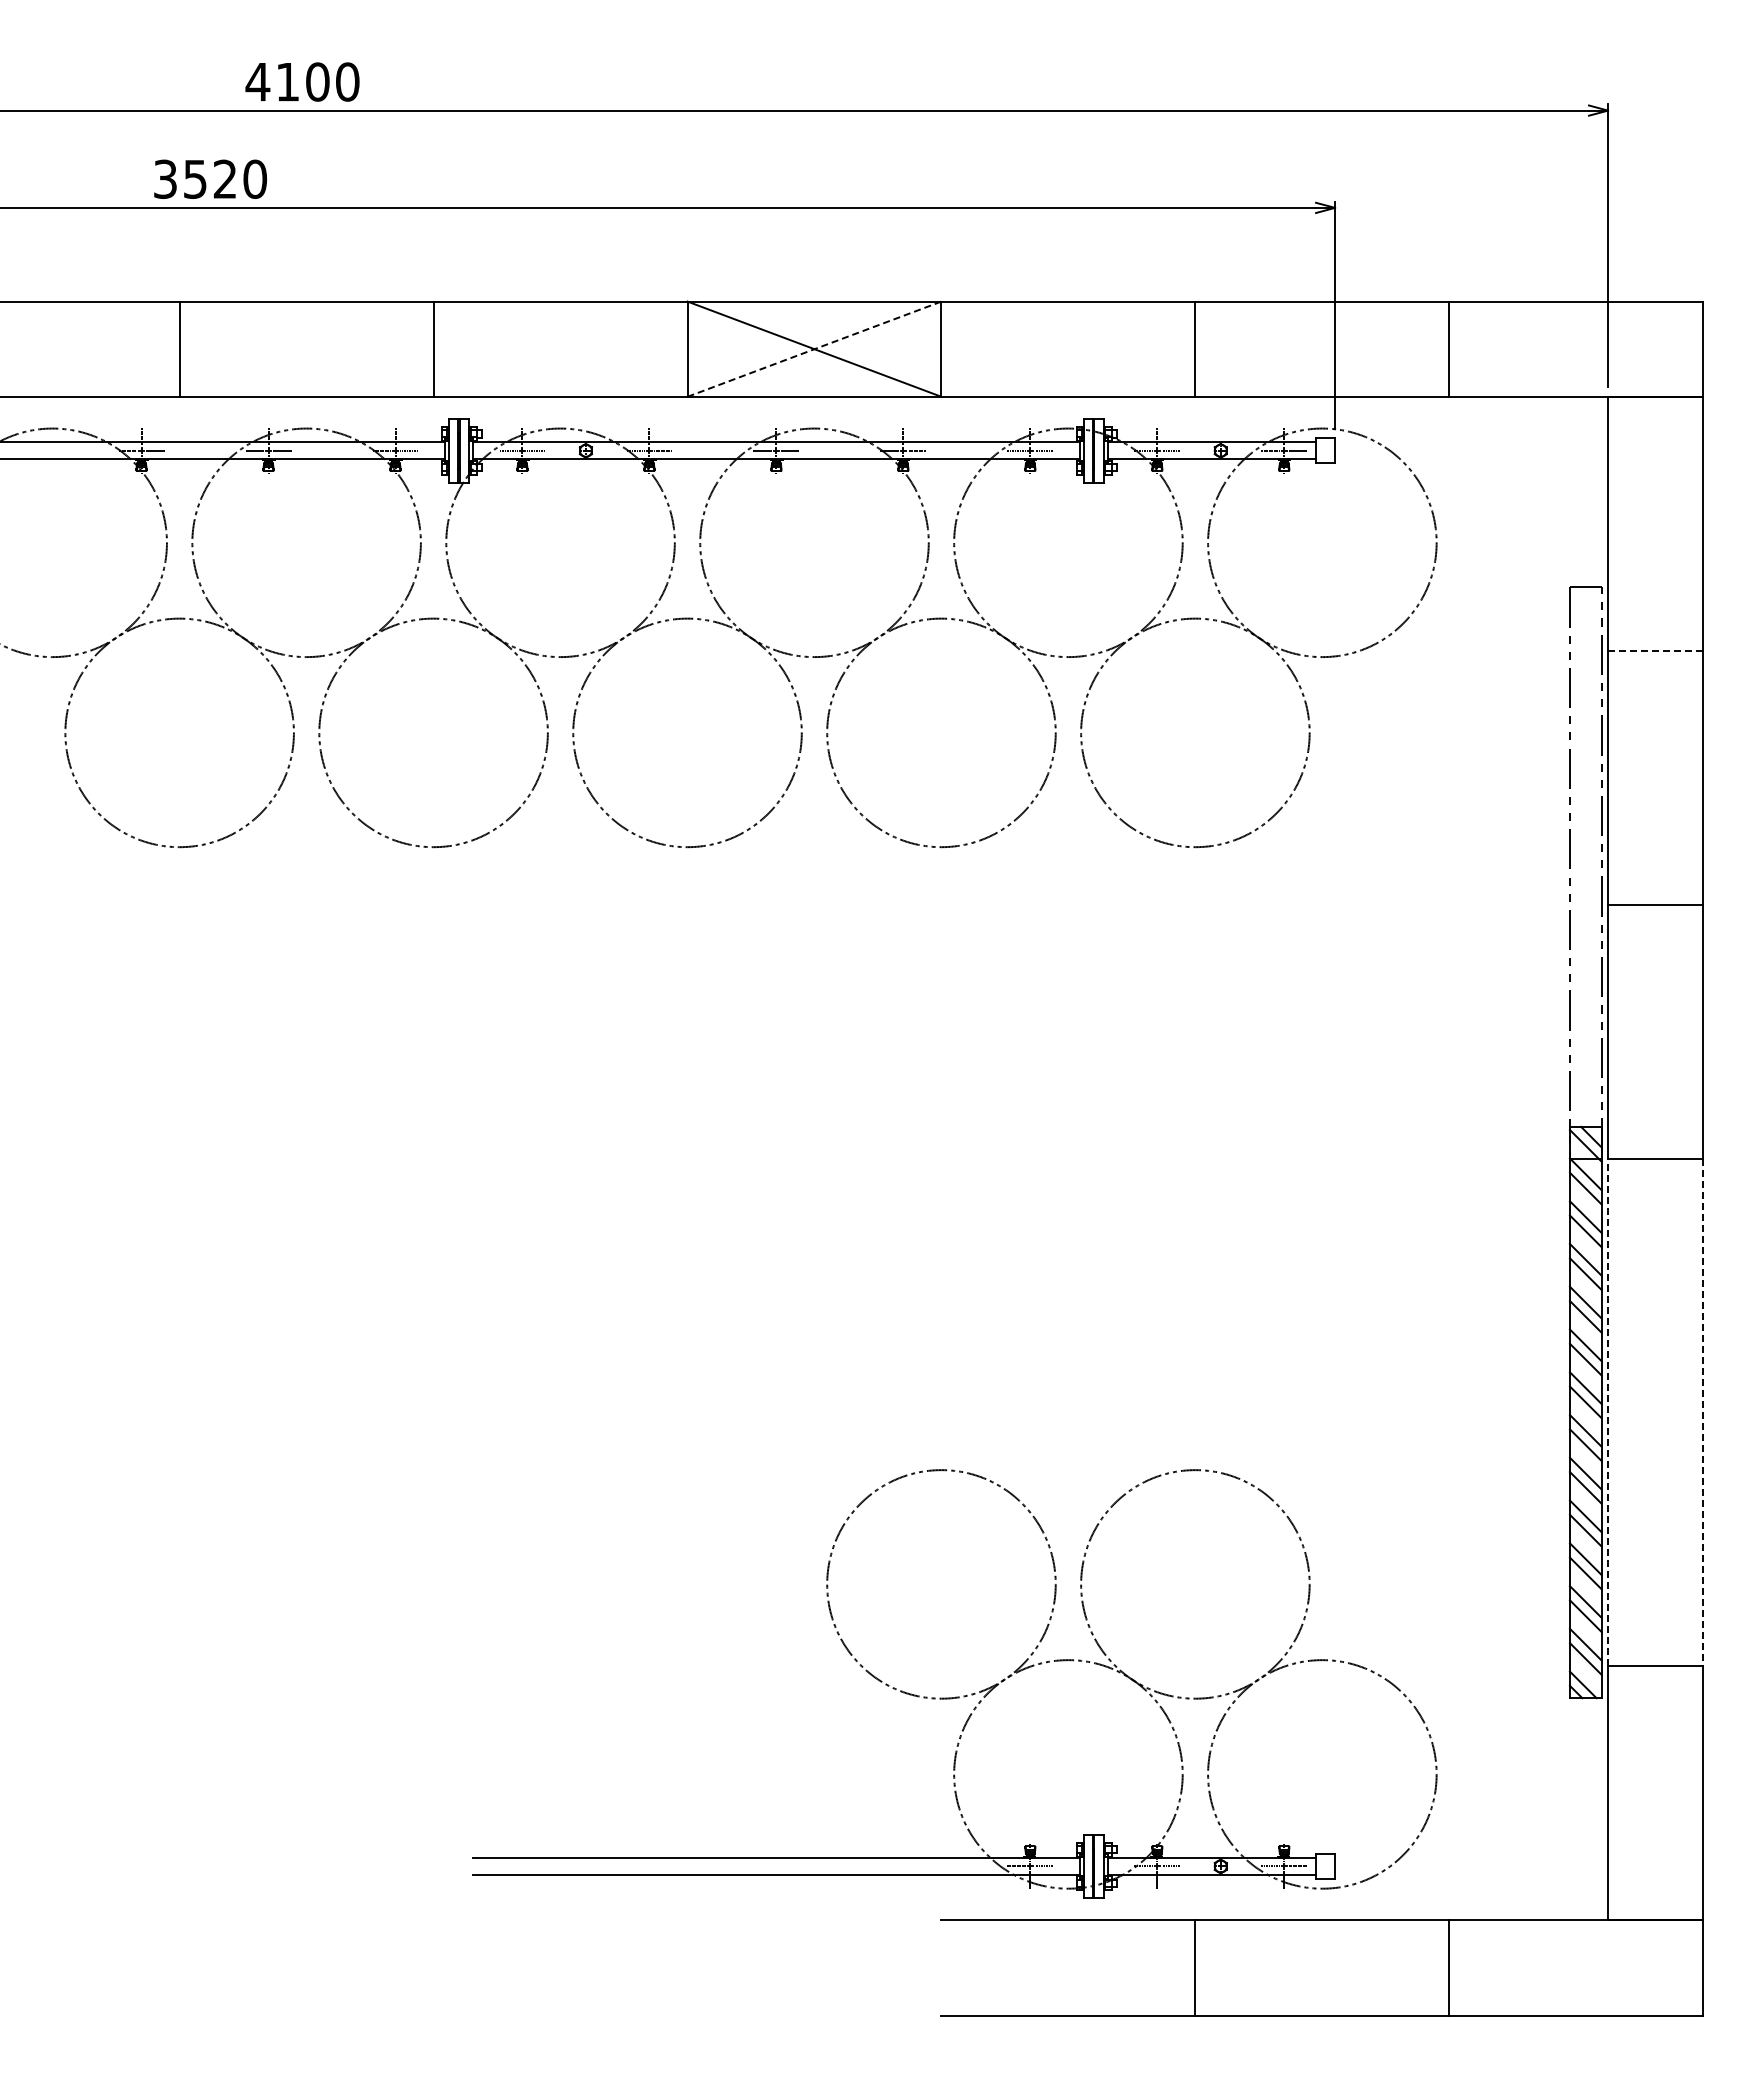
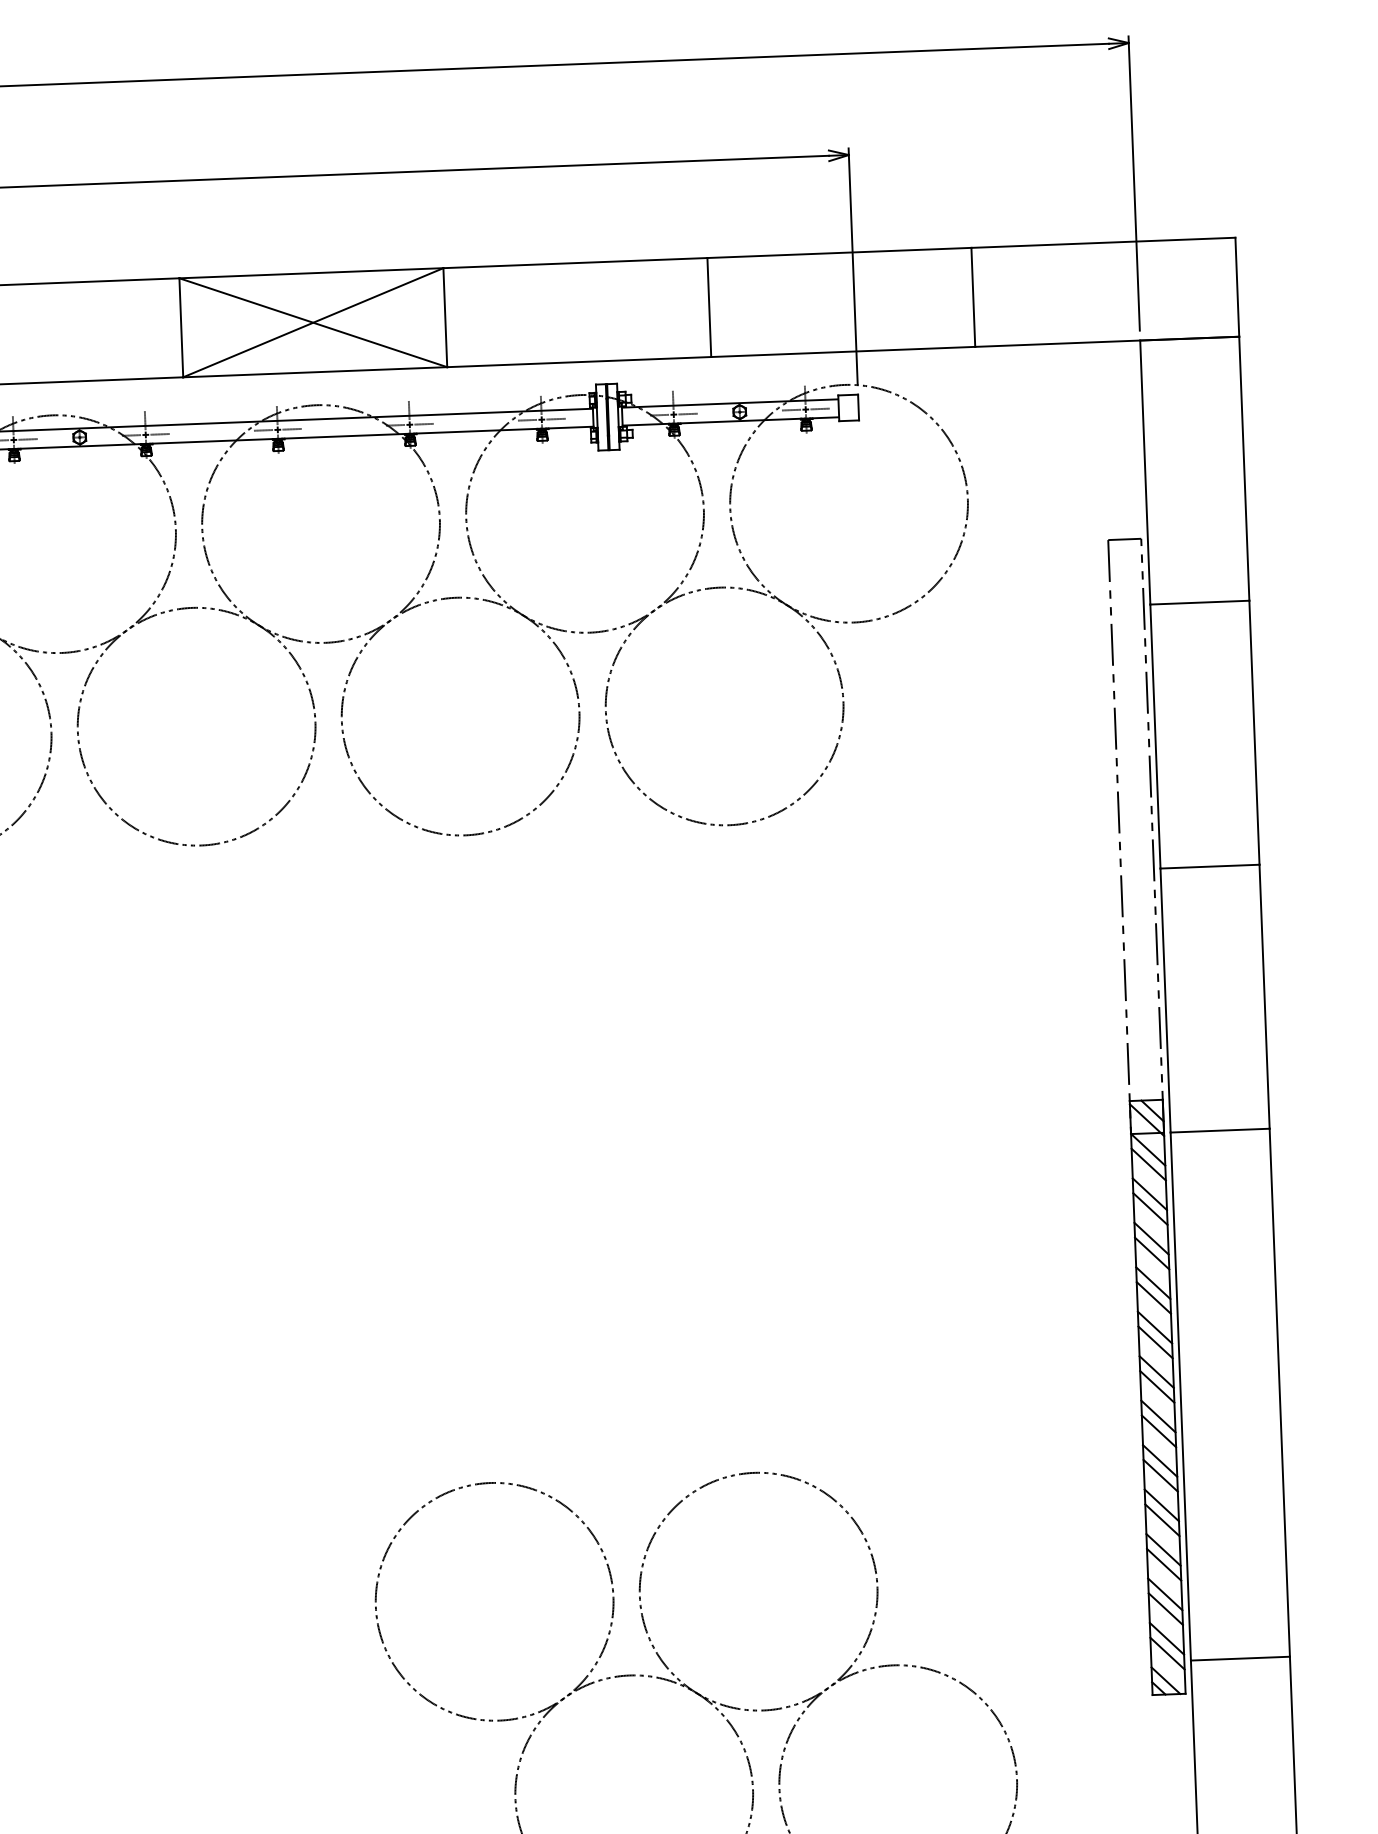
line: (814, 349) -> (313, 323), dashed -> solid
line: (1655, 650) -> (1199, 602), dashed -> solid
line: (1608, 1412) -> (1181, 1396), dashed -> solid
line: (1703, 1412) -> (1280, 1392), dashed -> solid

